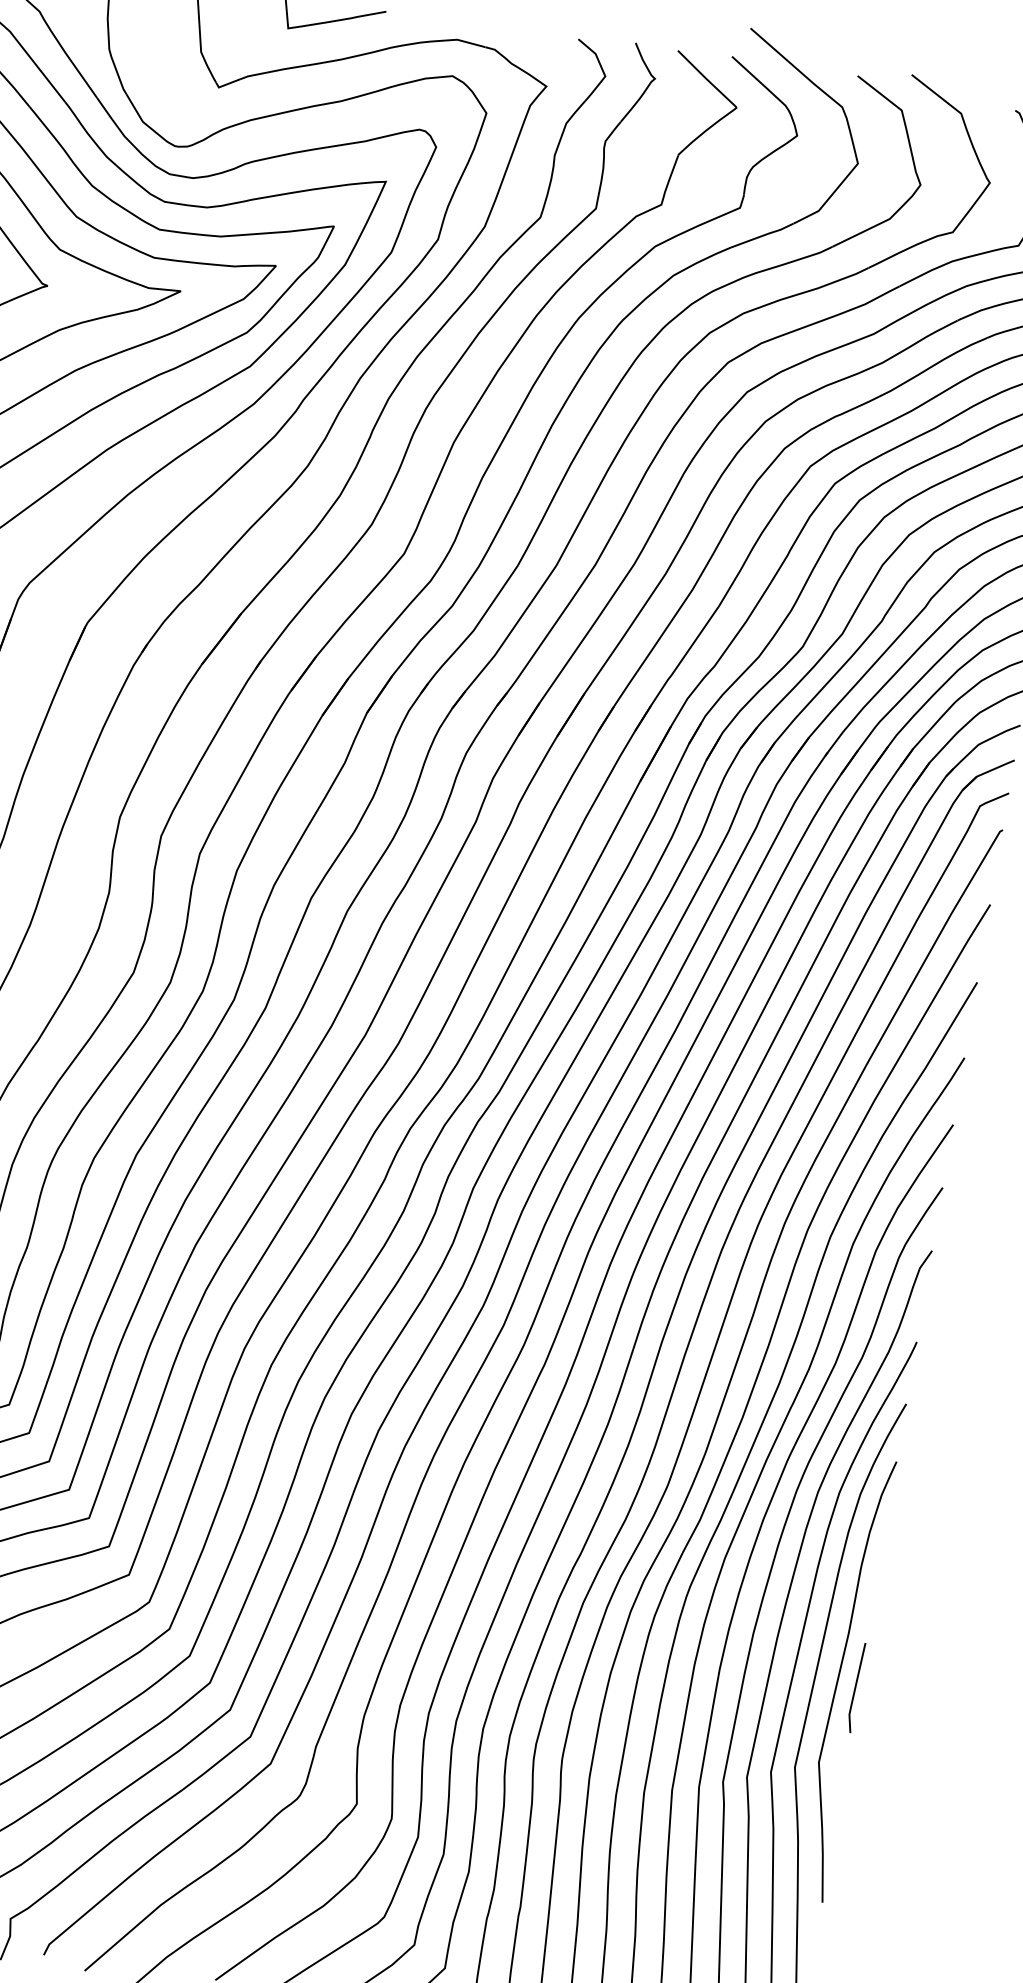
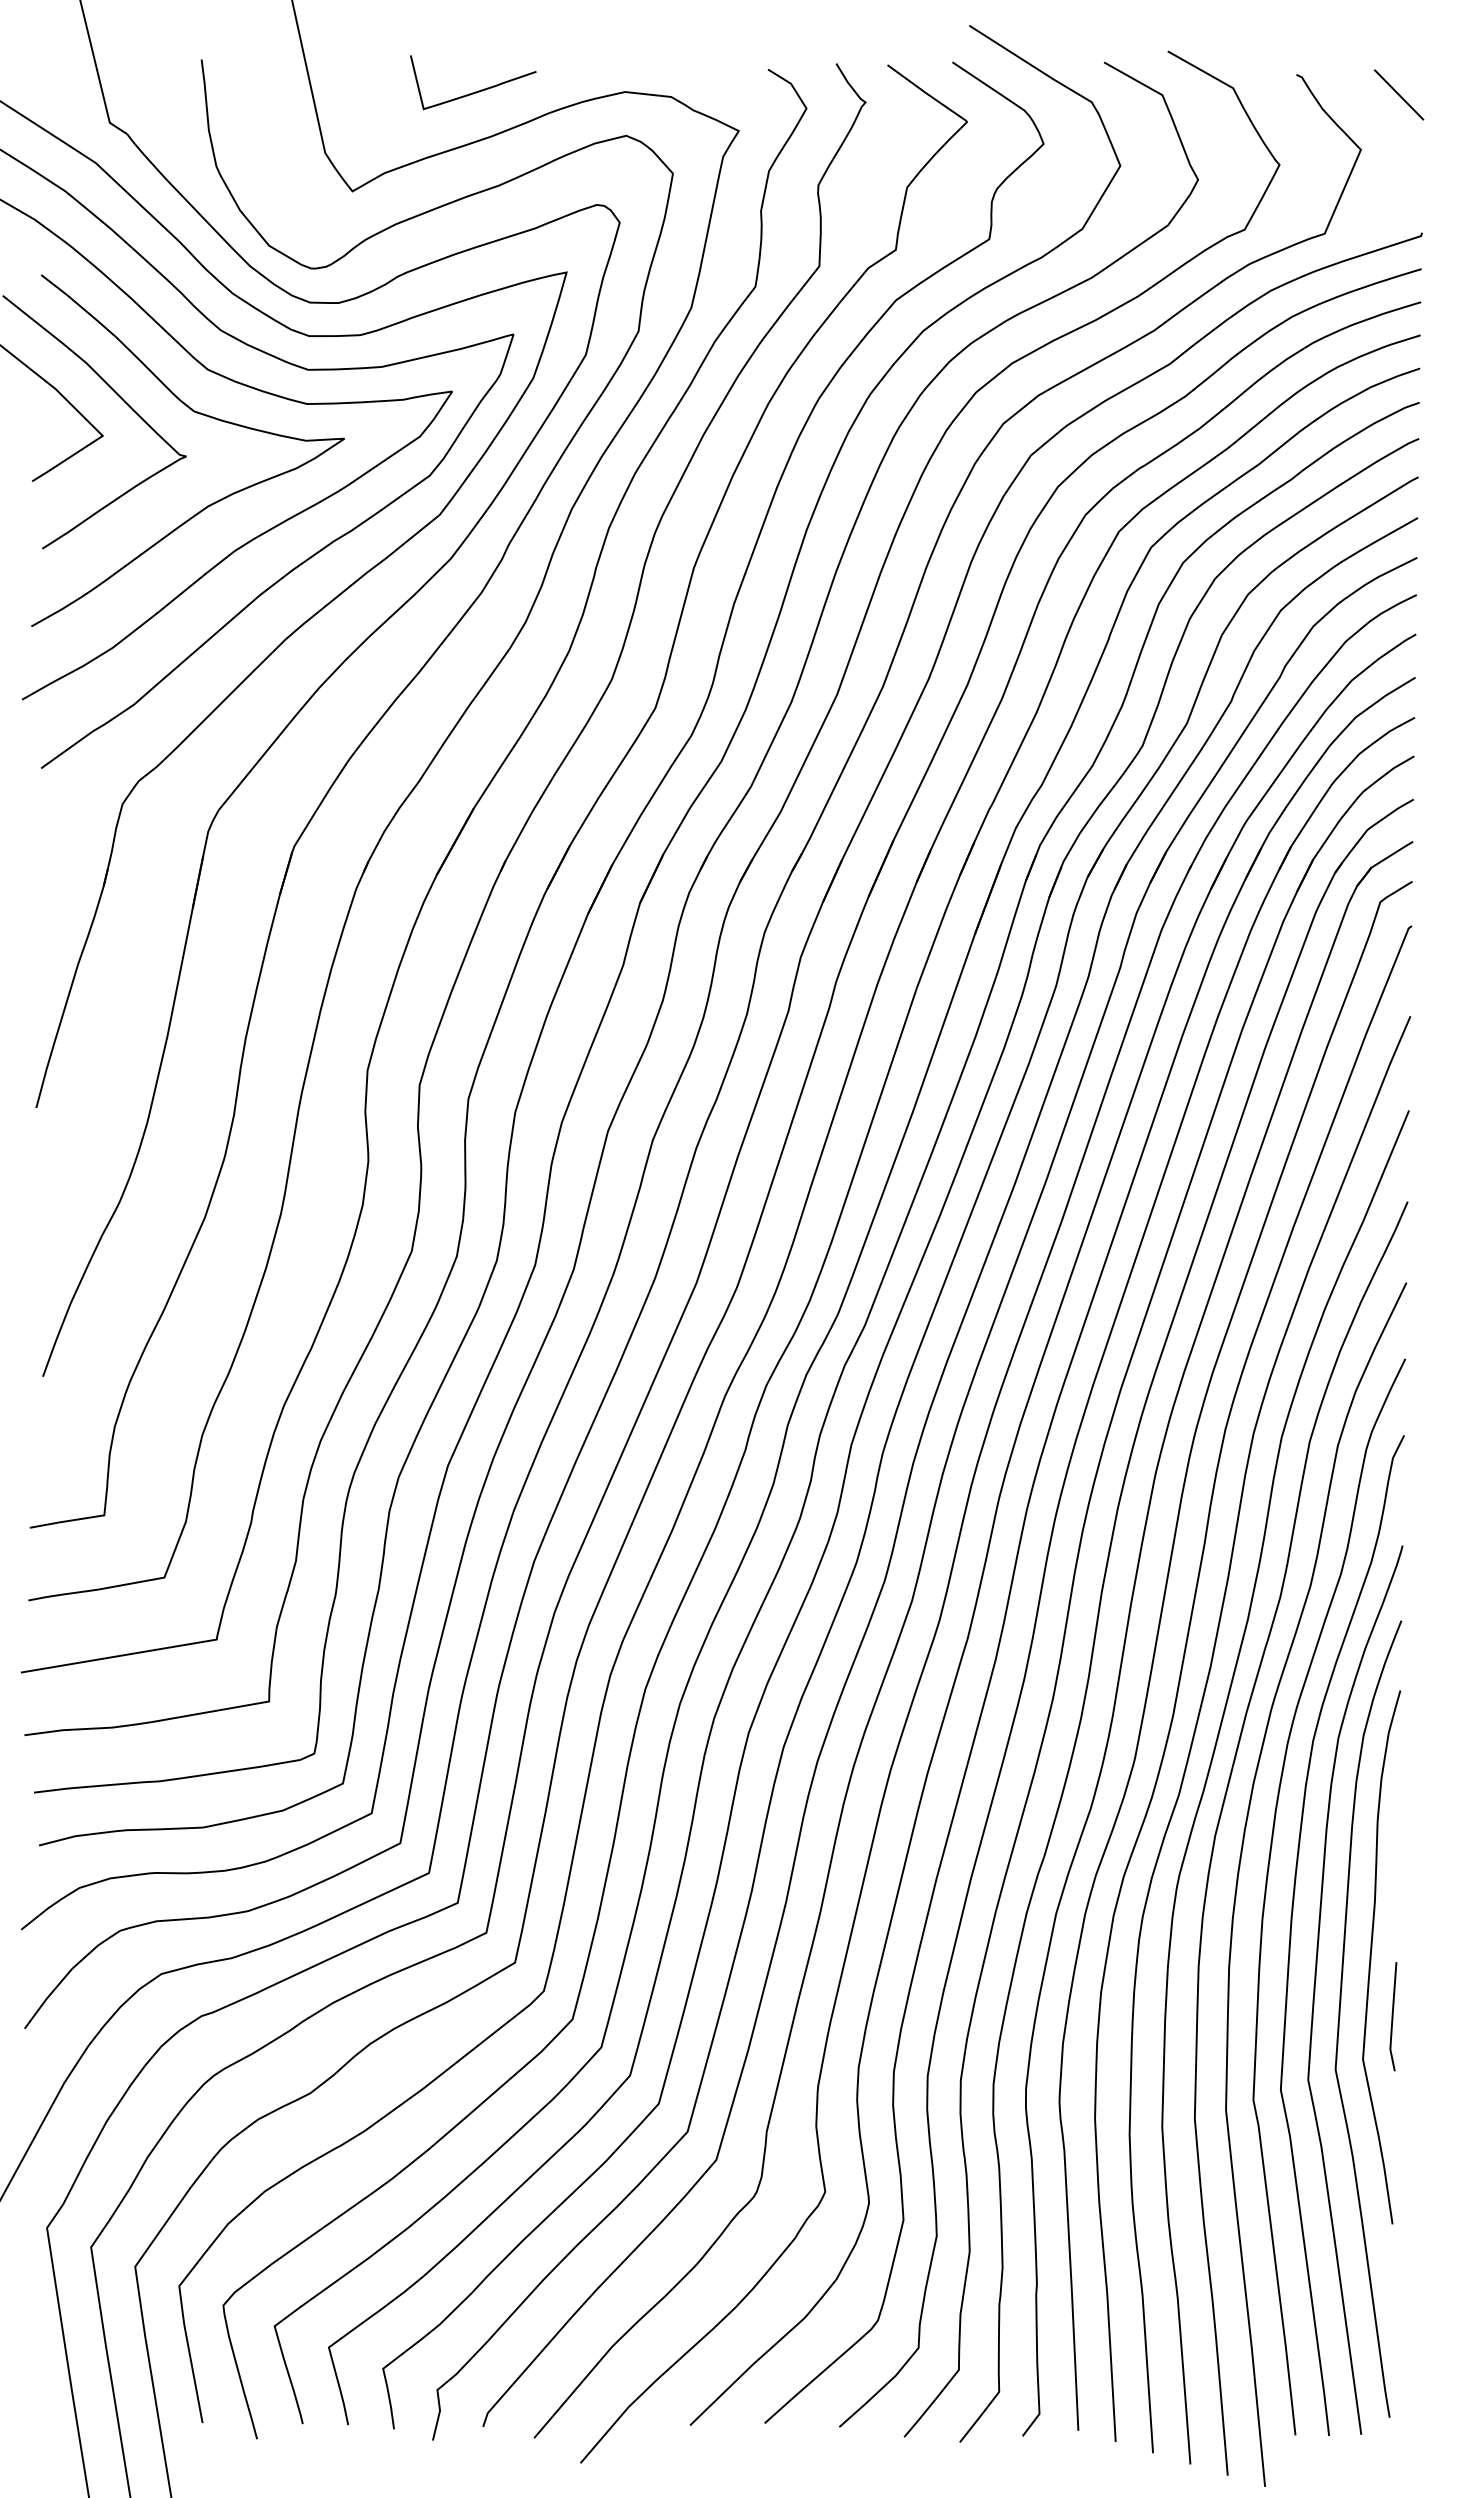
curve: (856, 1687) -> (1393, 2016), moved

